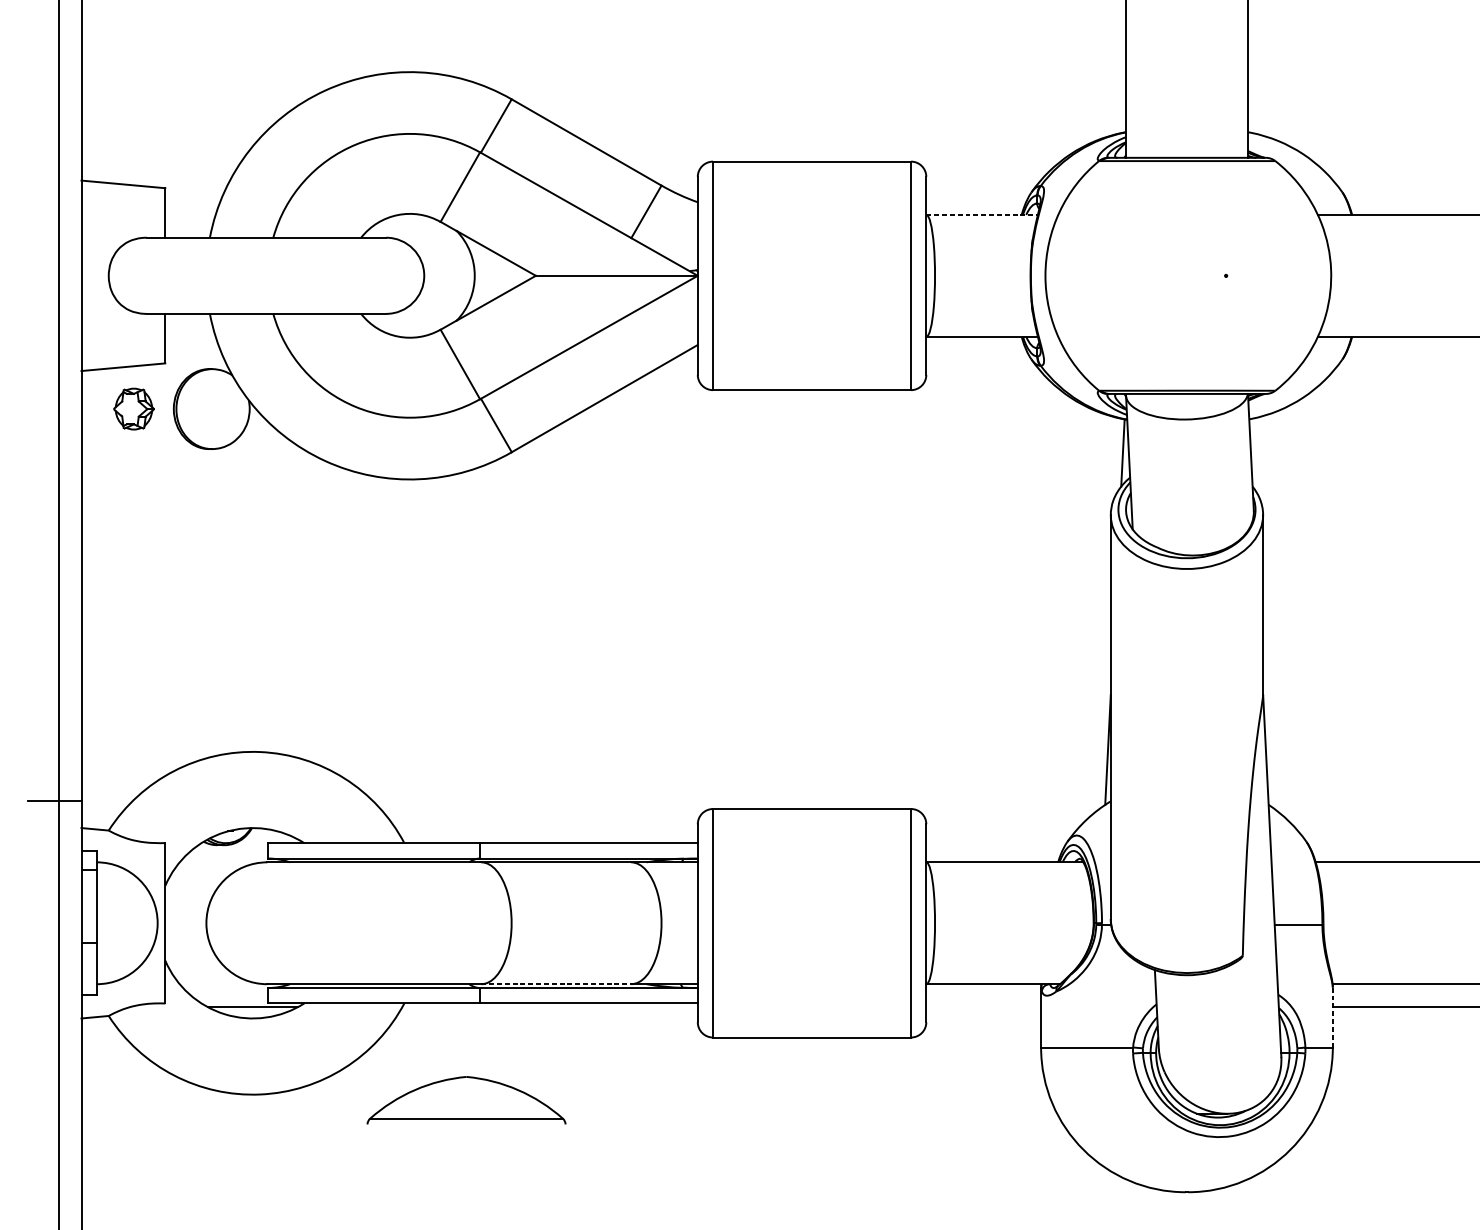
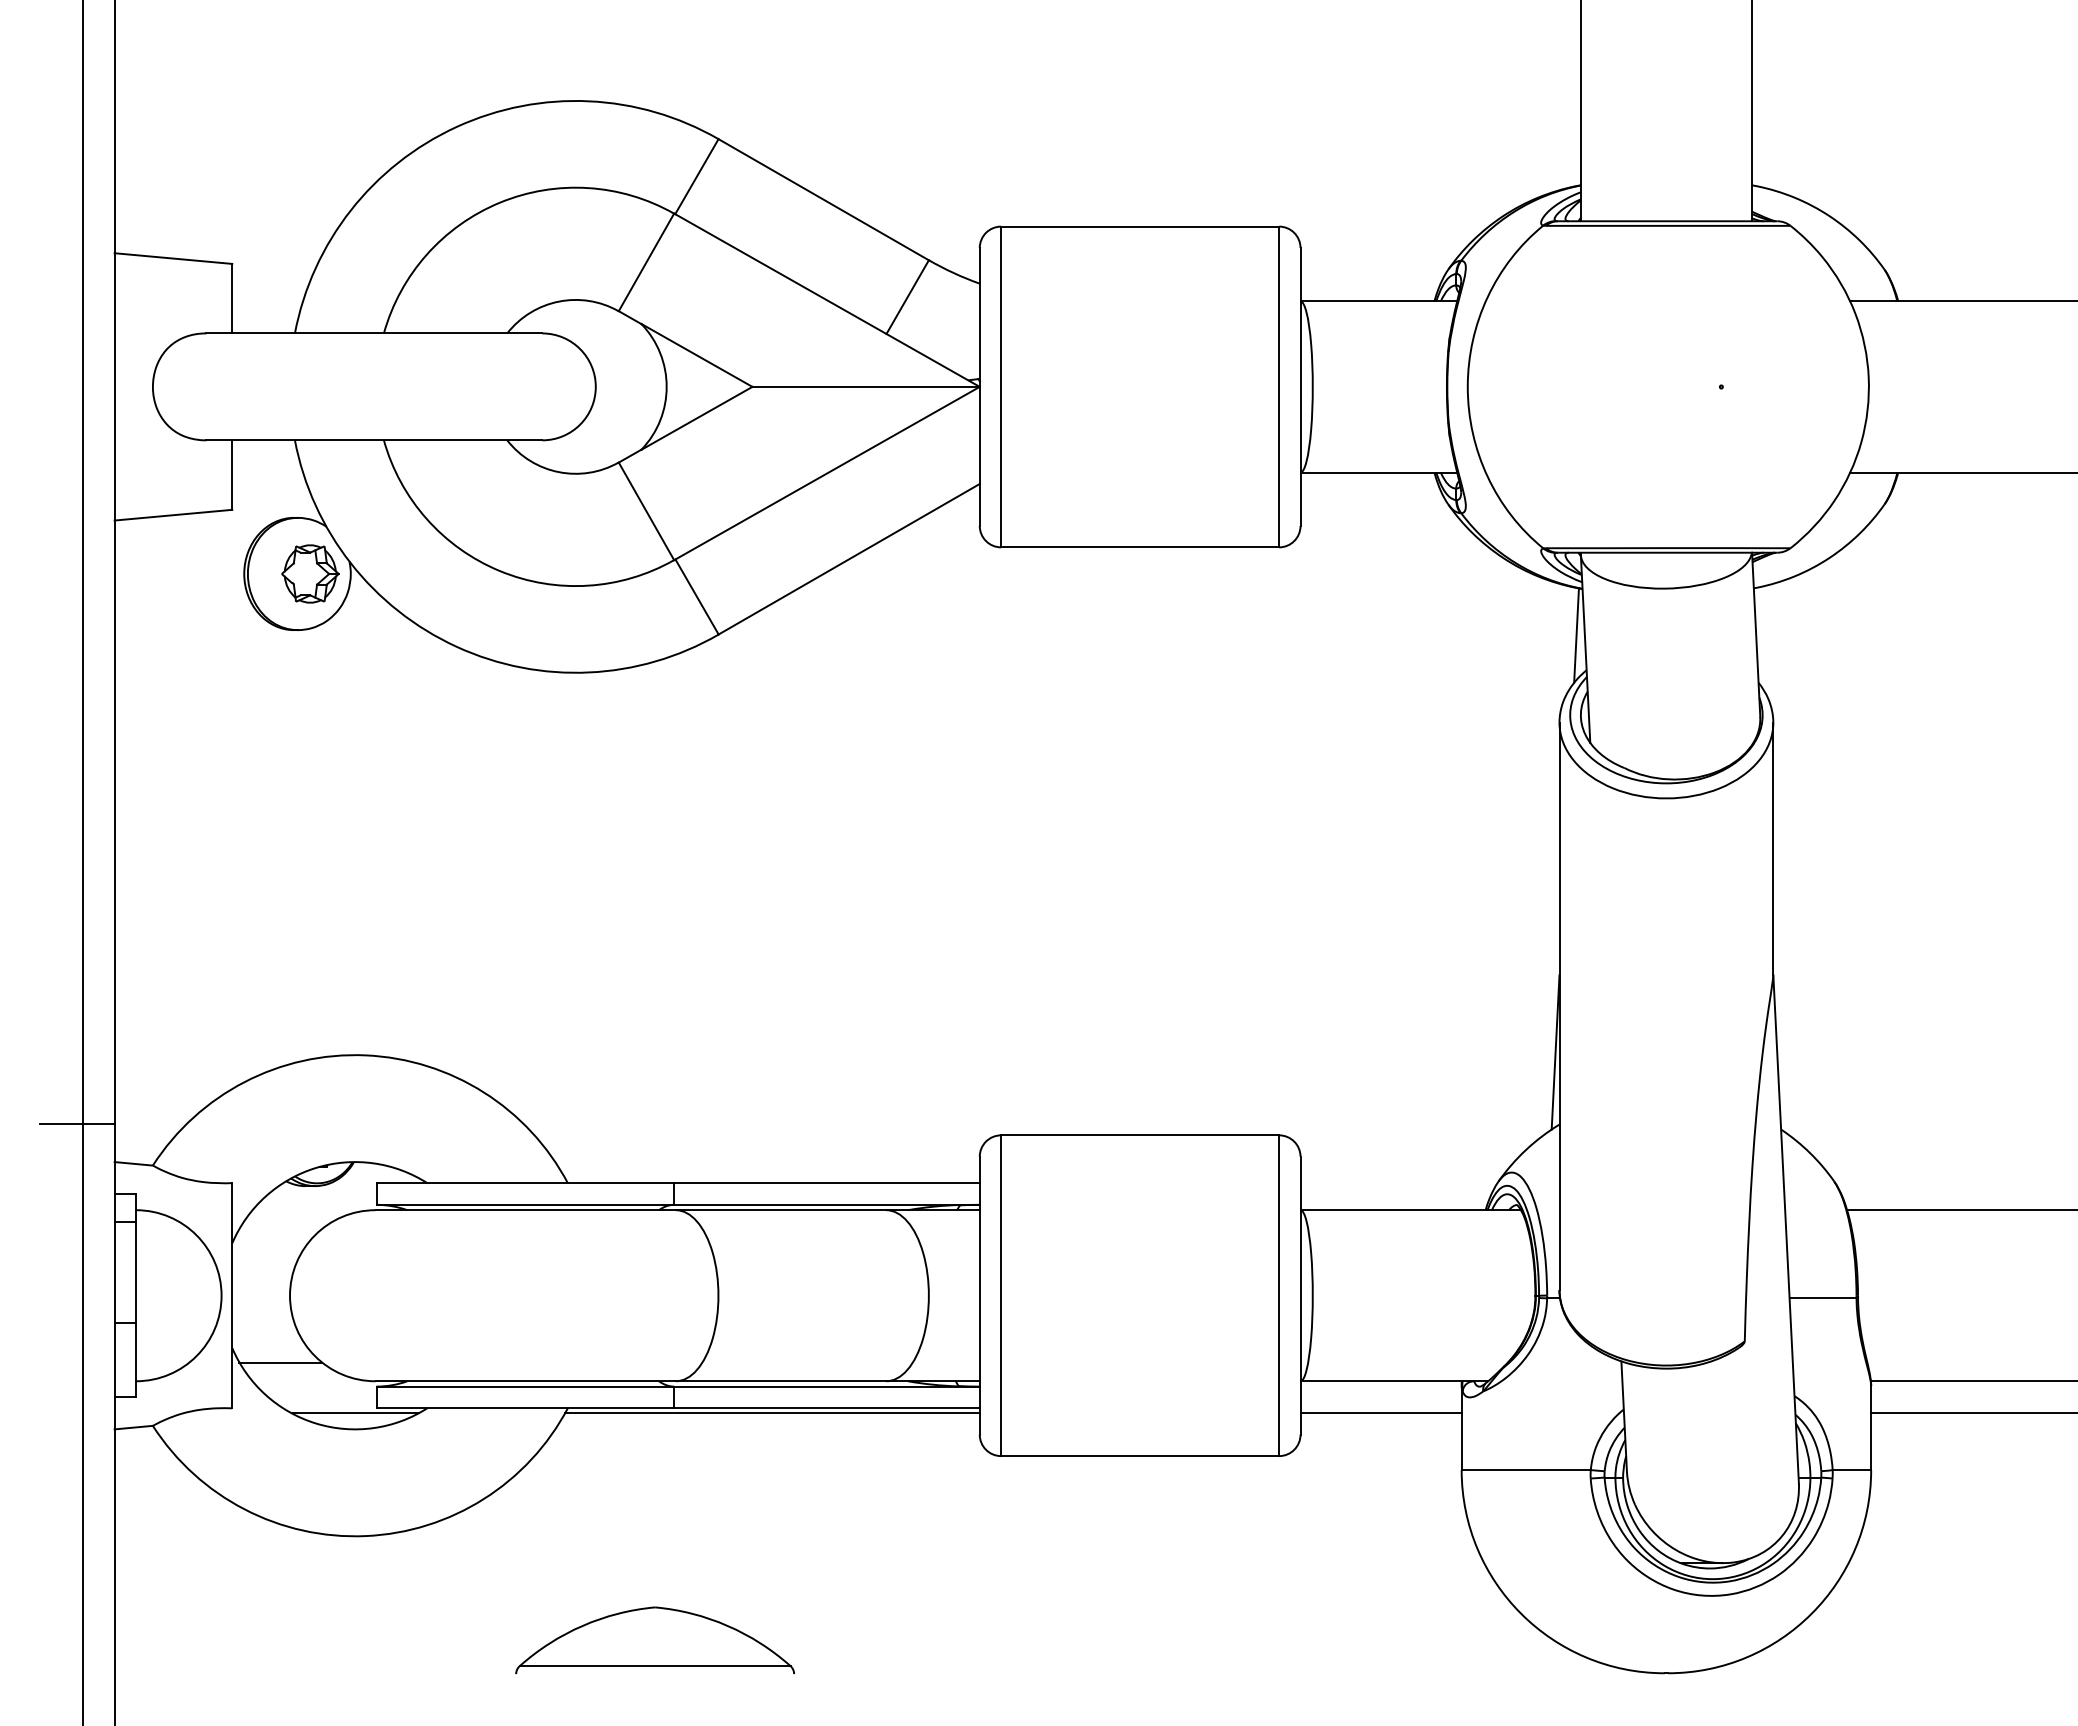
line: (982, 214) -> (1379, 301), dashed -> solid
part: (134, 408) -> (310, 573), moved
line: (199, 970) -> (280, 1362), added
line: (556, 984) -> (781, 1381), dashed -> solid
line: (550, 1007) -> (772, 1413), added
line: (983, 1007) -> (1380, 1413), added
line: (1333, 1017) -> (1871, 1427), dashed -> solid
part: (466, 1100) -> (654, 1640), moved

